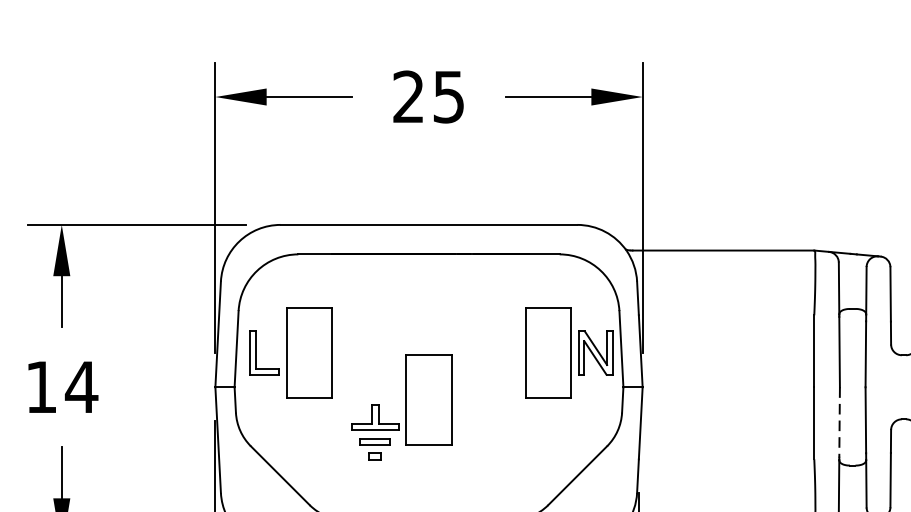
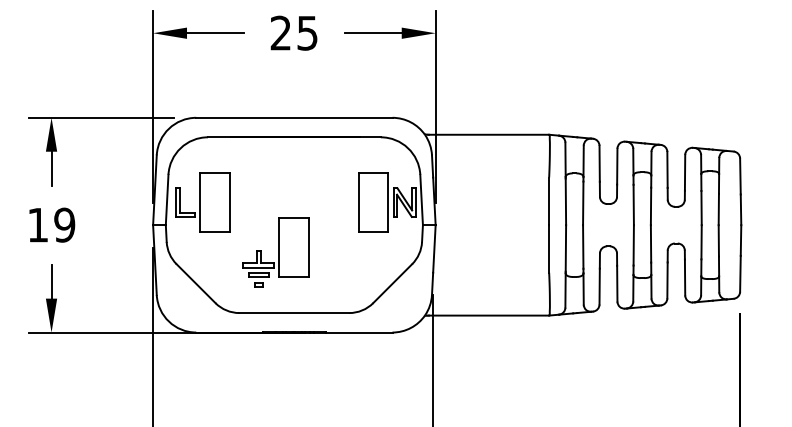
text: (81, 386) -> (64, 224), 14 -> 19
part: (400, 407) -> (275, 252), moved
line: (838, 422) -> (565, 248), dashed -> solid

